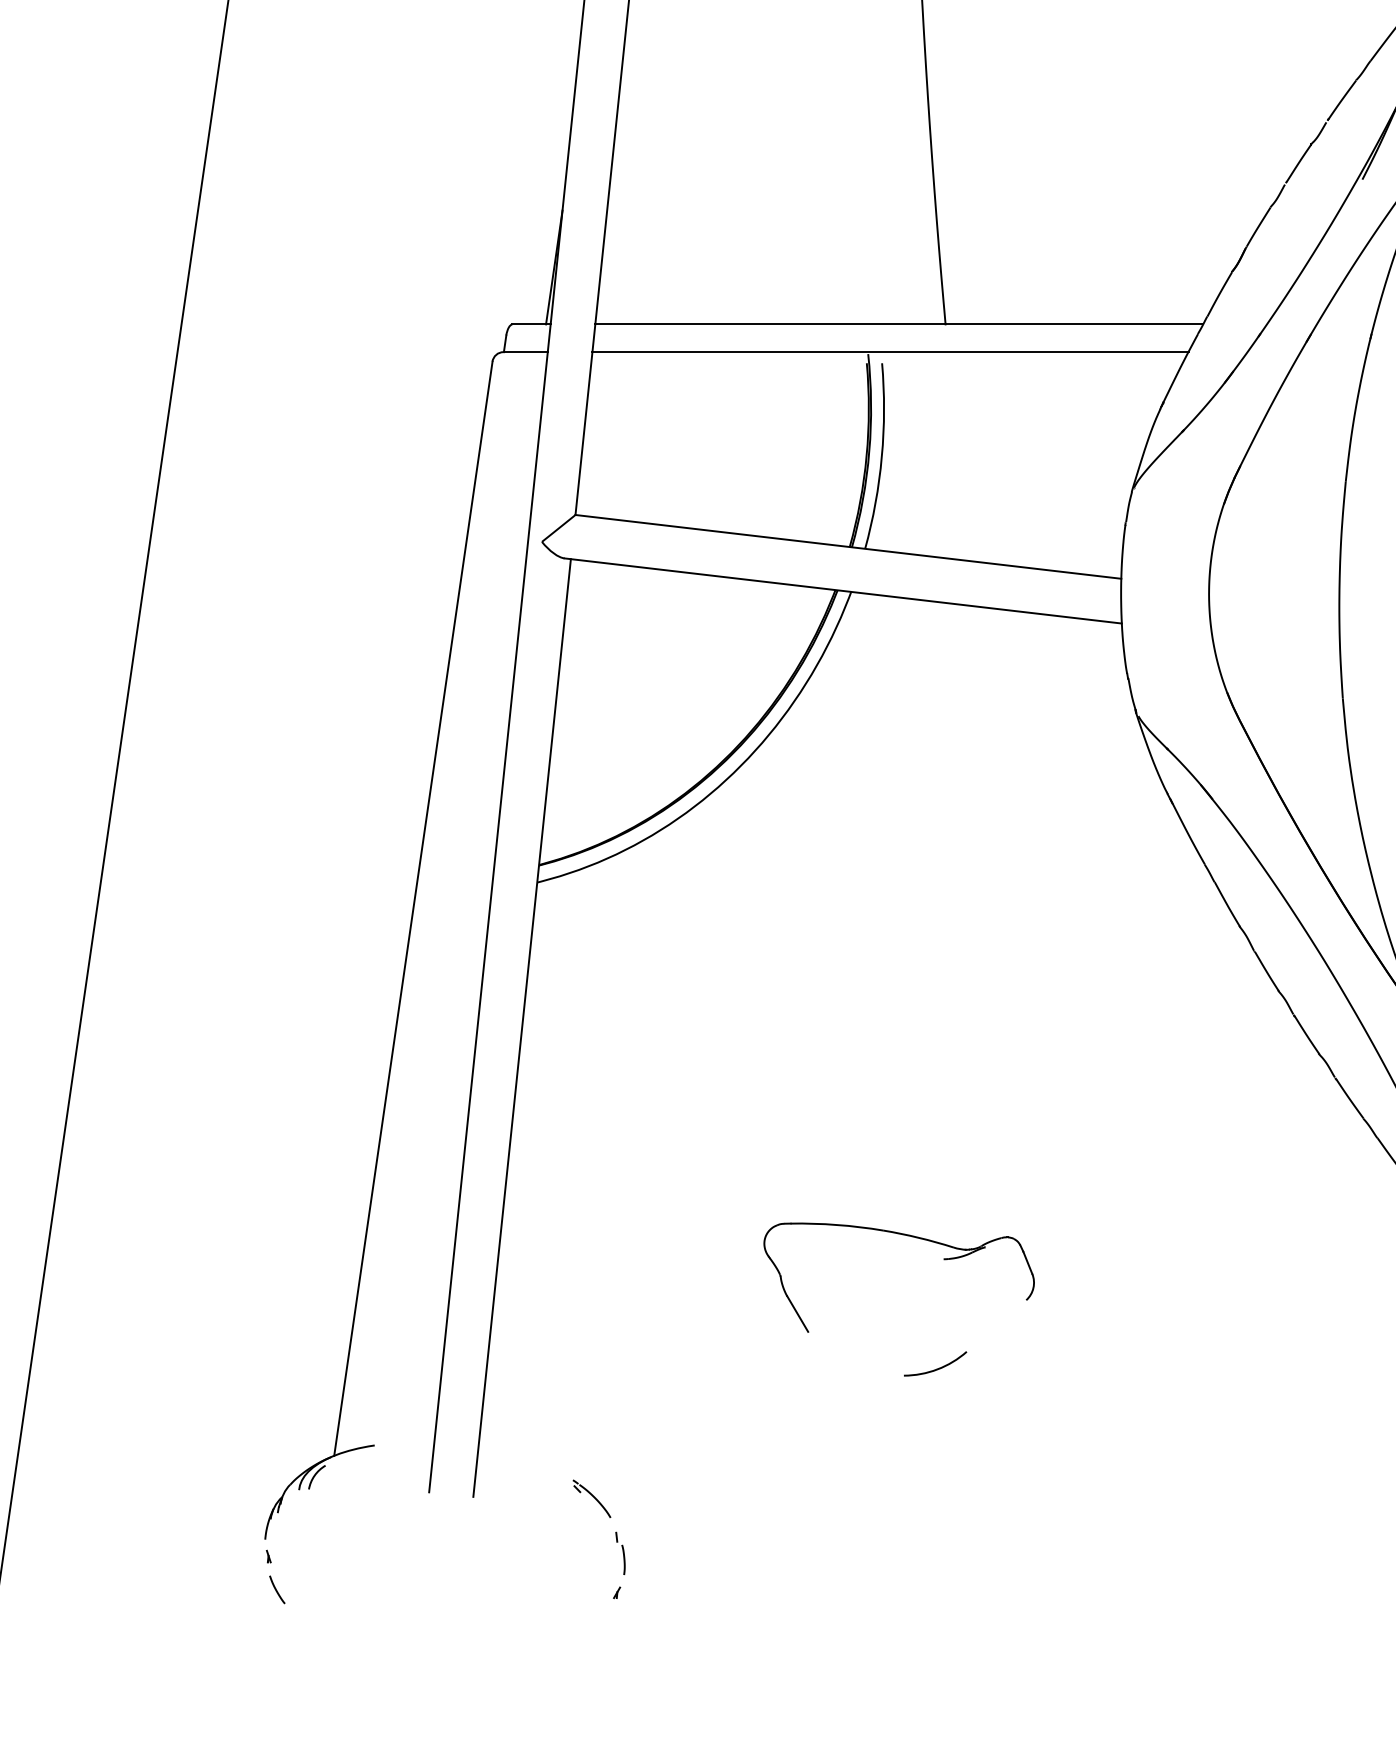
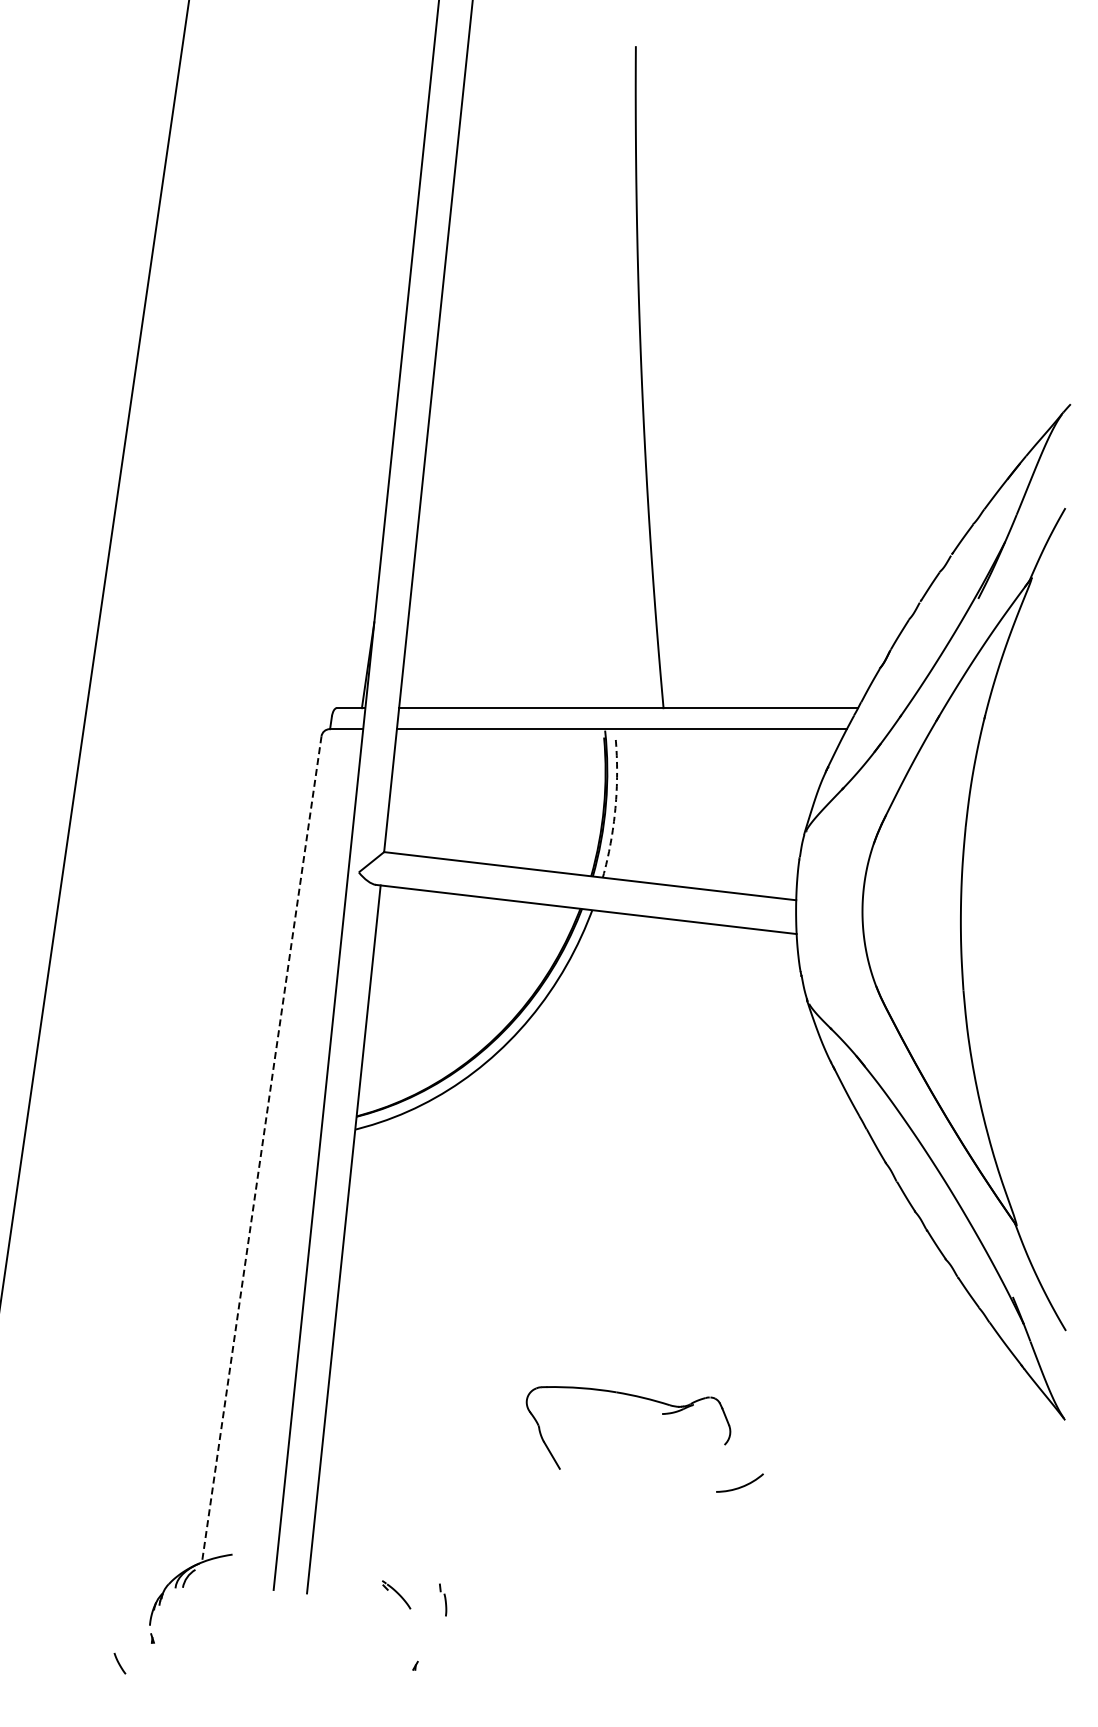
arc: (881, 457) -> (615, 808), solid -> dashed
line: (413, 908) -> (261, 1149), solid -> dashed
arc: (934, 1368) -> (739, 1486), moved
part: (620, 1552) -> (443, 1599), moved
line: (276, 1589) -> (119, 1663), moved

